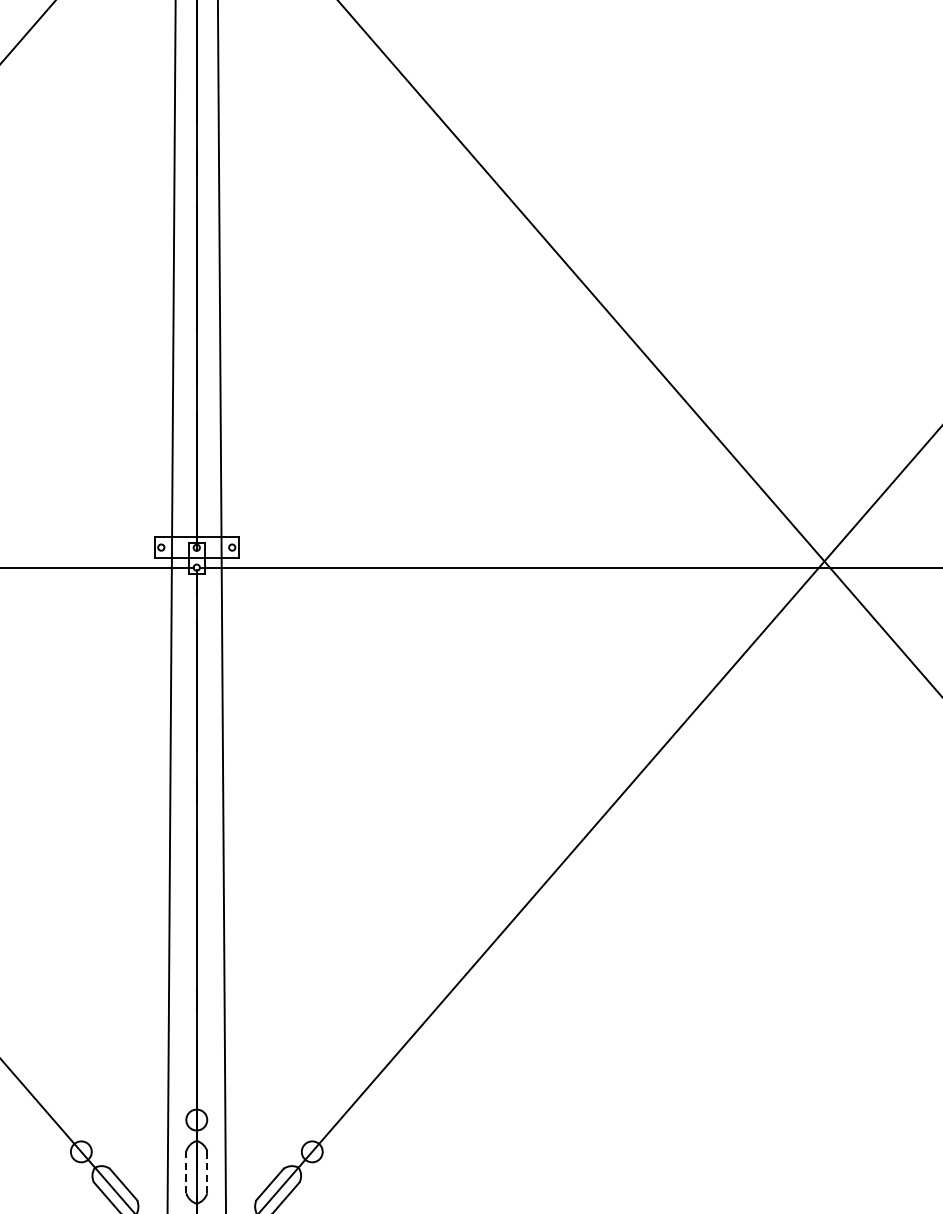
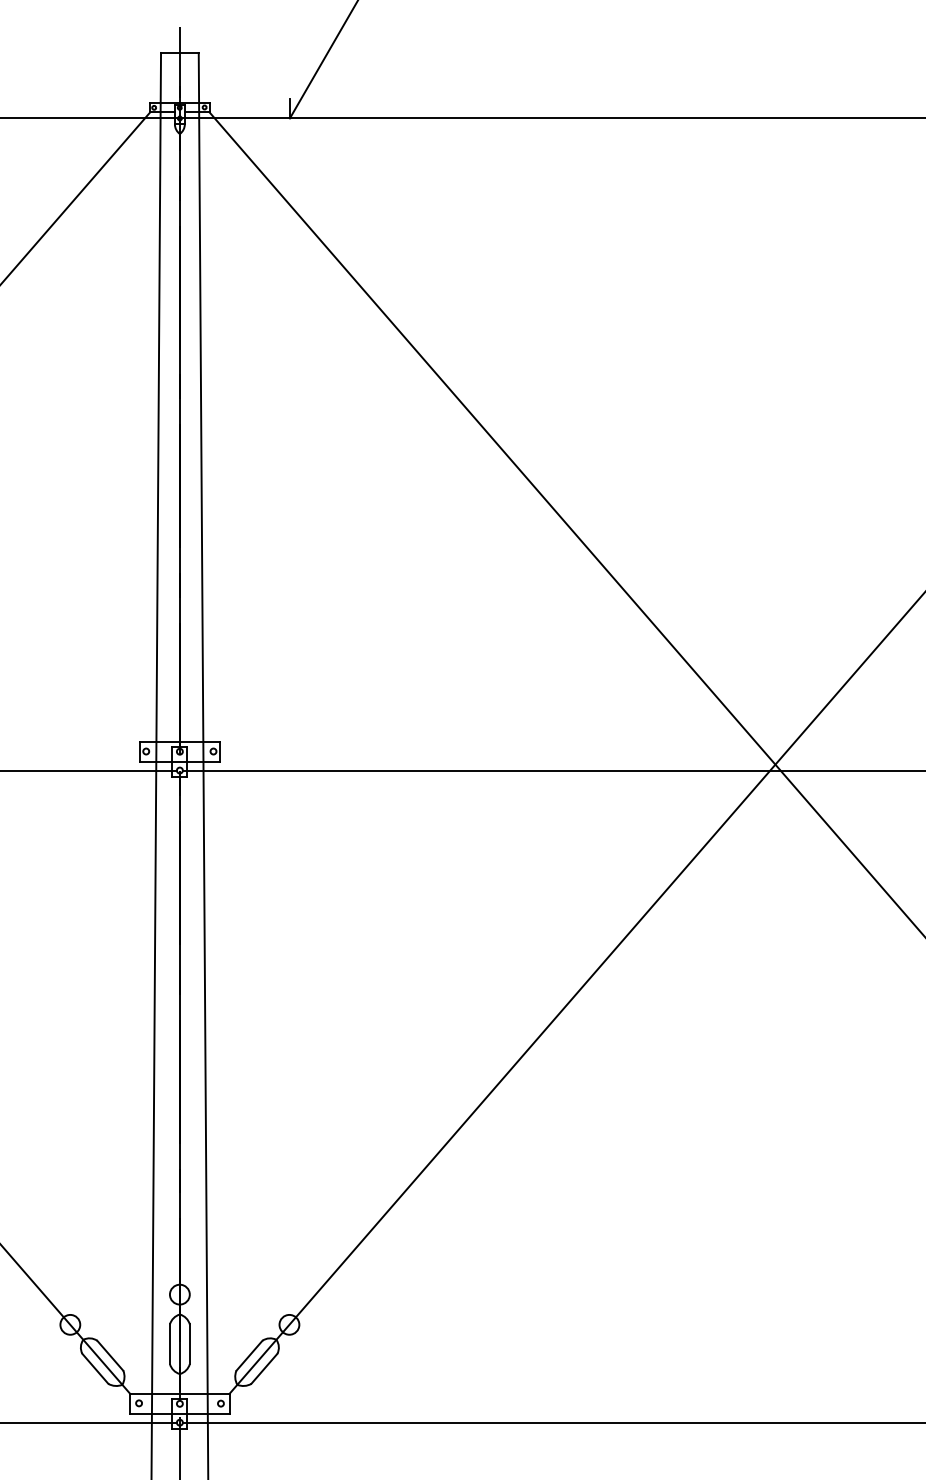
line: (185, 1172) -> (169, 1344), dashed -> solid
line: (206, 1172) -> (189, 1344), dashed -> solid

